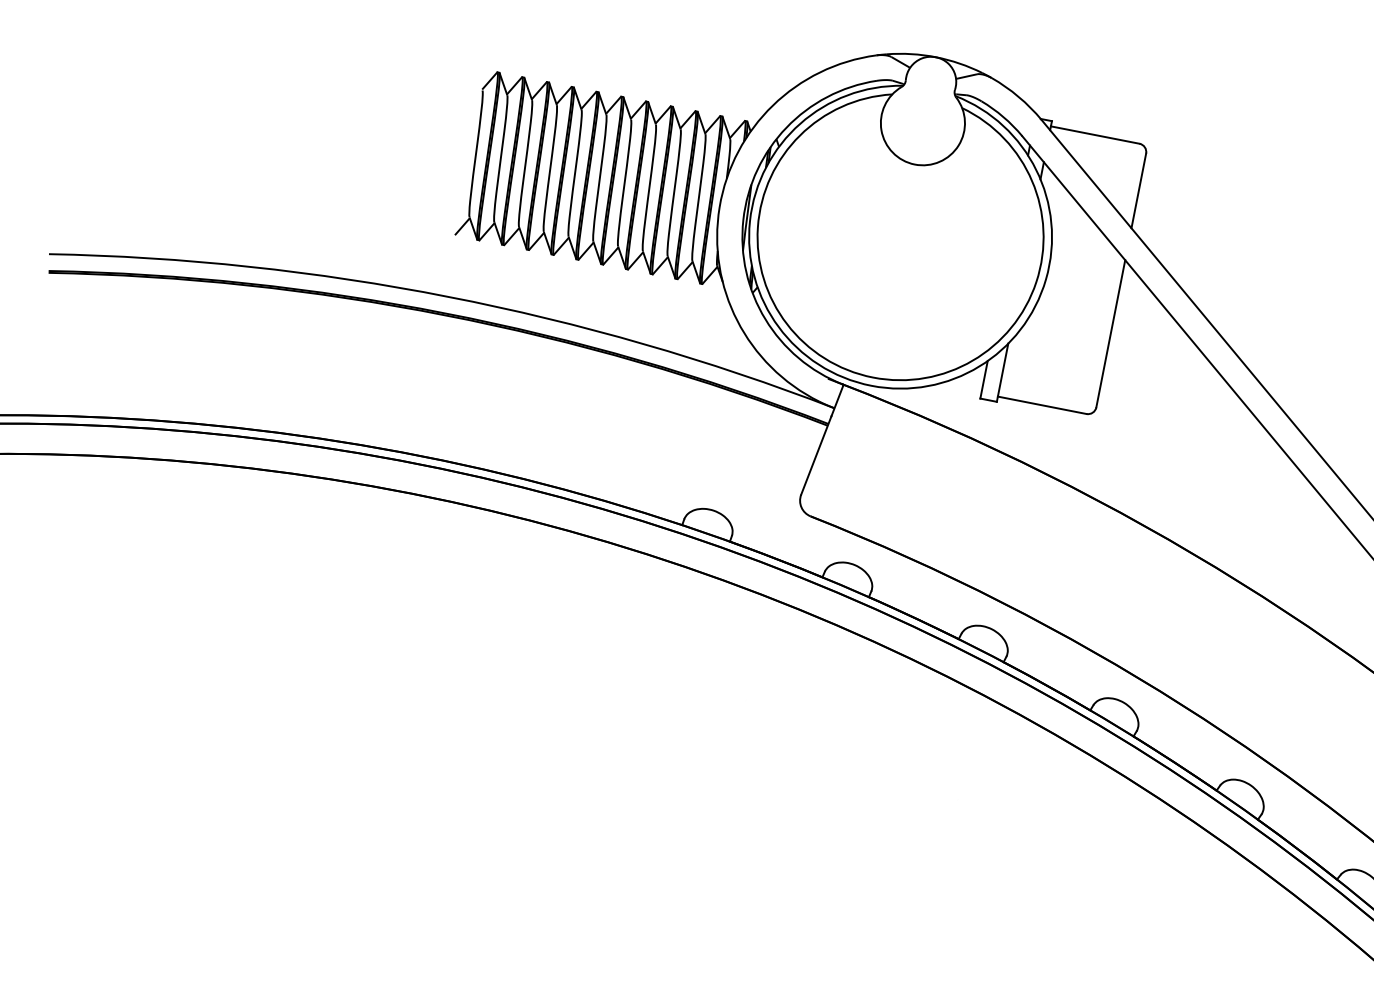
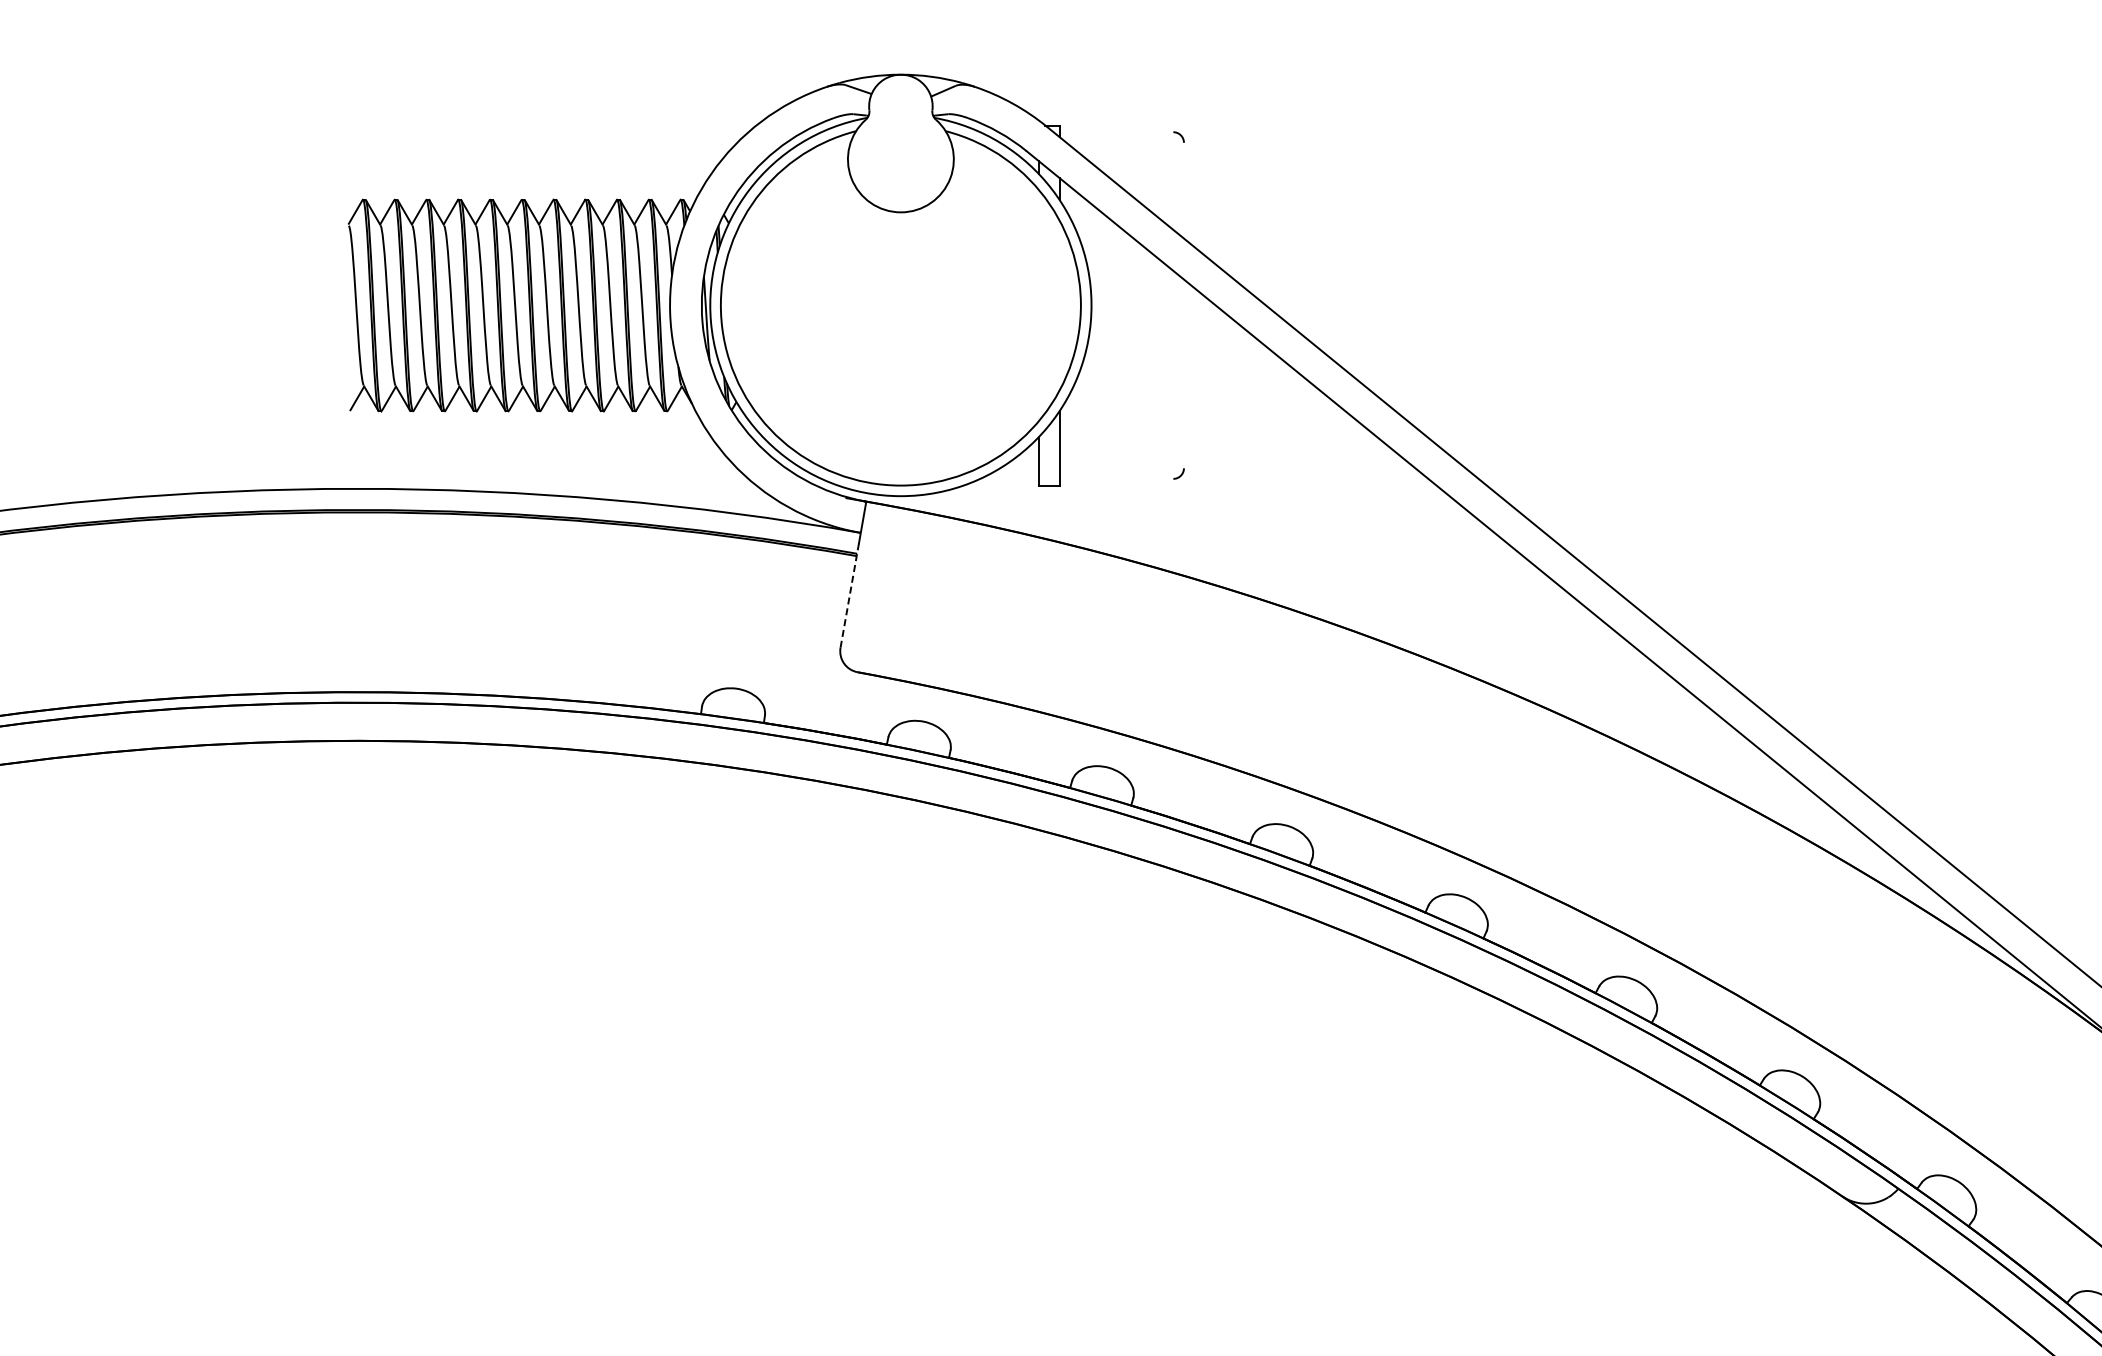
line: (1095, 135) -> (1116, 132), removed
line: (1138, 190) -> (1183, 190), removed
line: (1110, 333) -> (1183, 373), removed
line: (1042, 404) -> (1116, 478), removed
line: (816, 455) -> (849, 595), solid -> dashed

